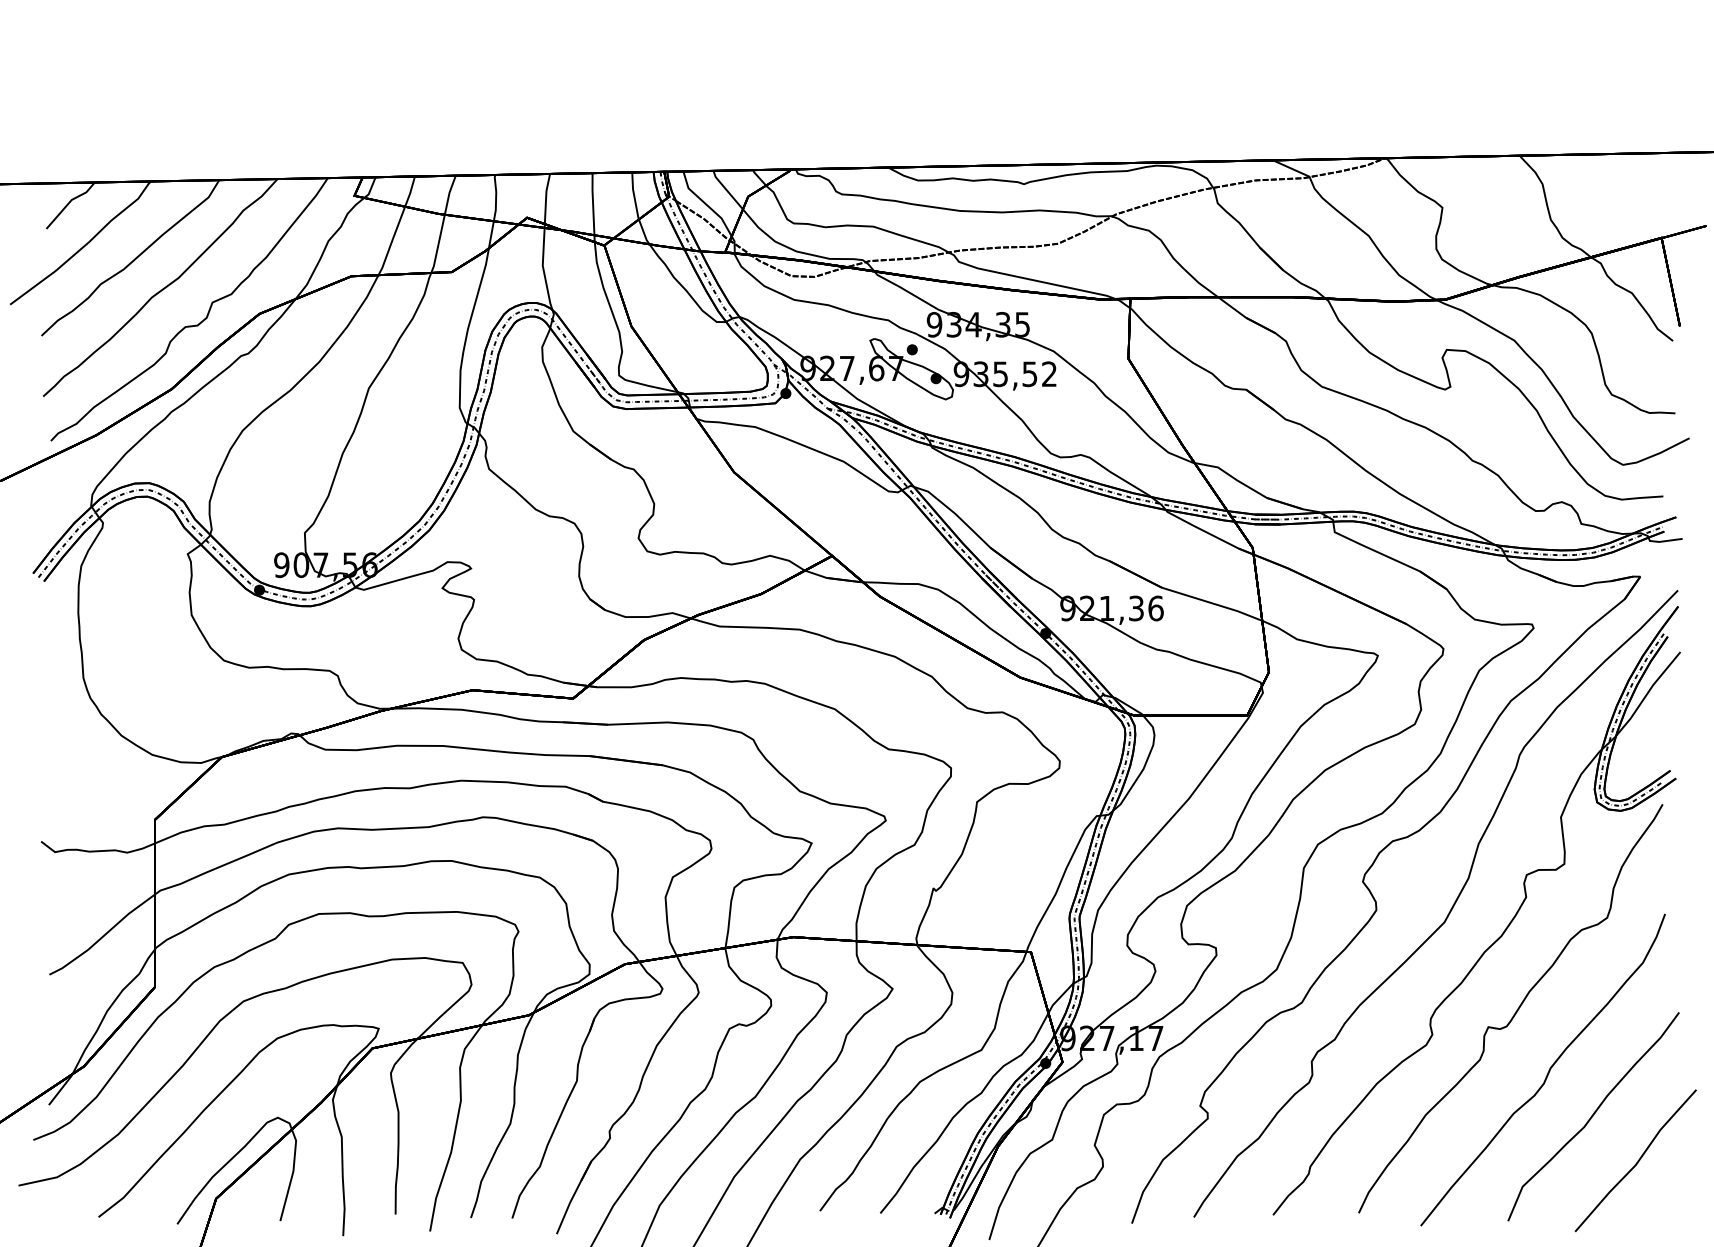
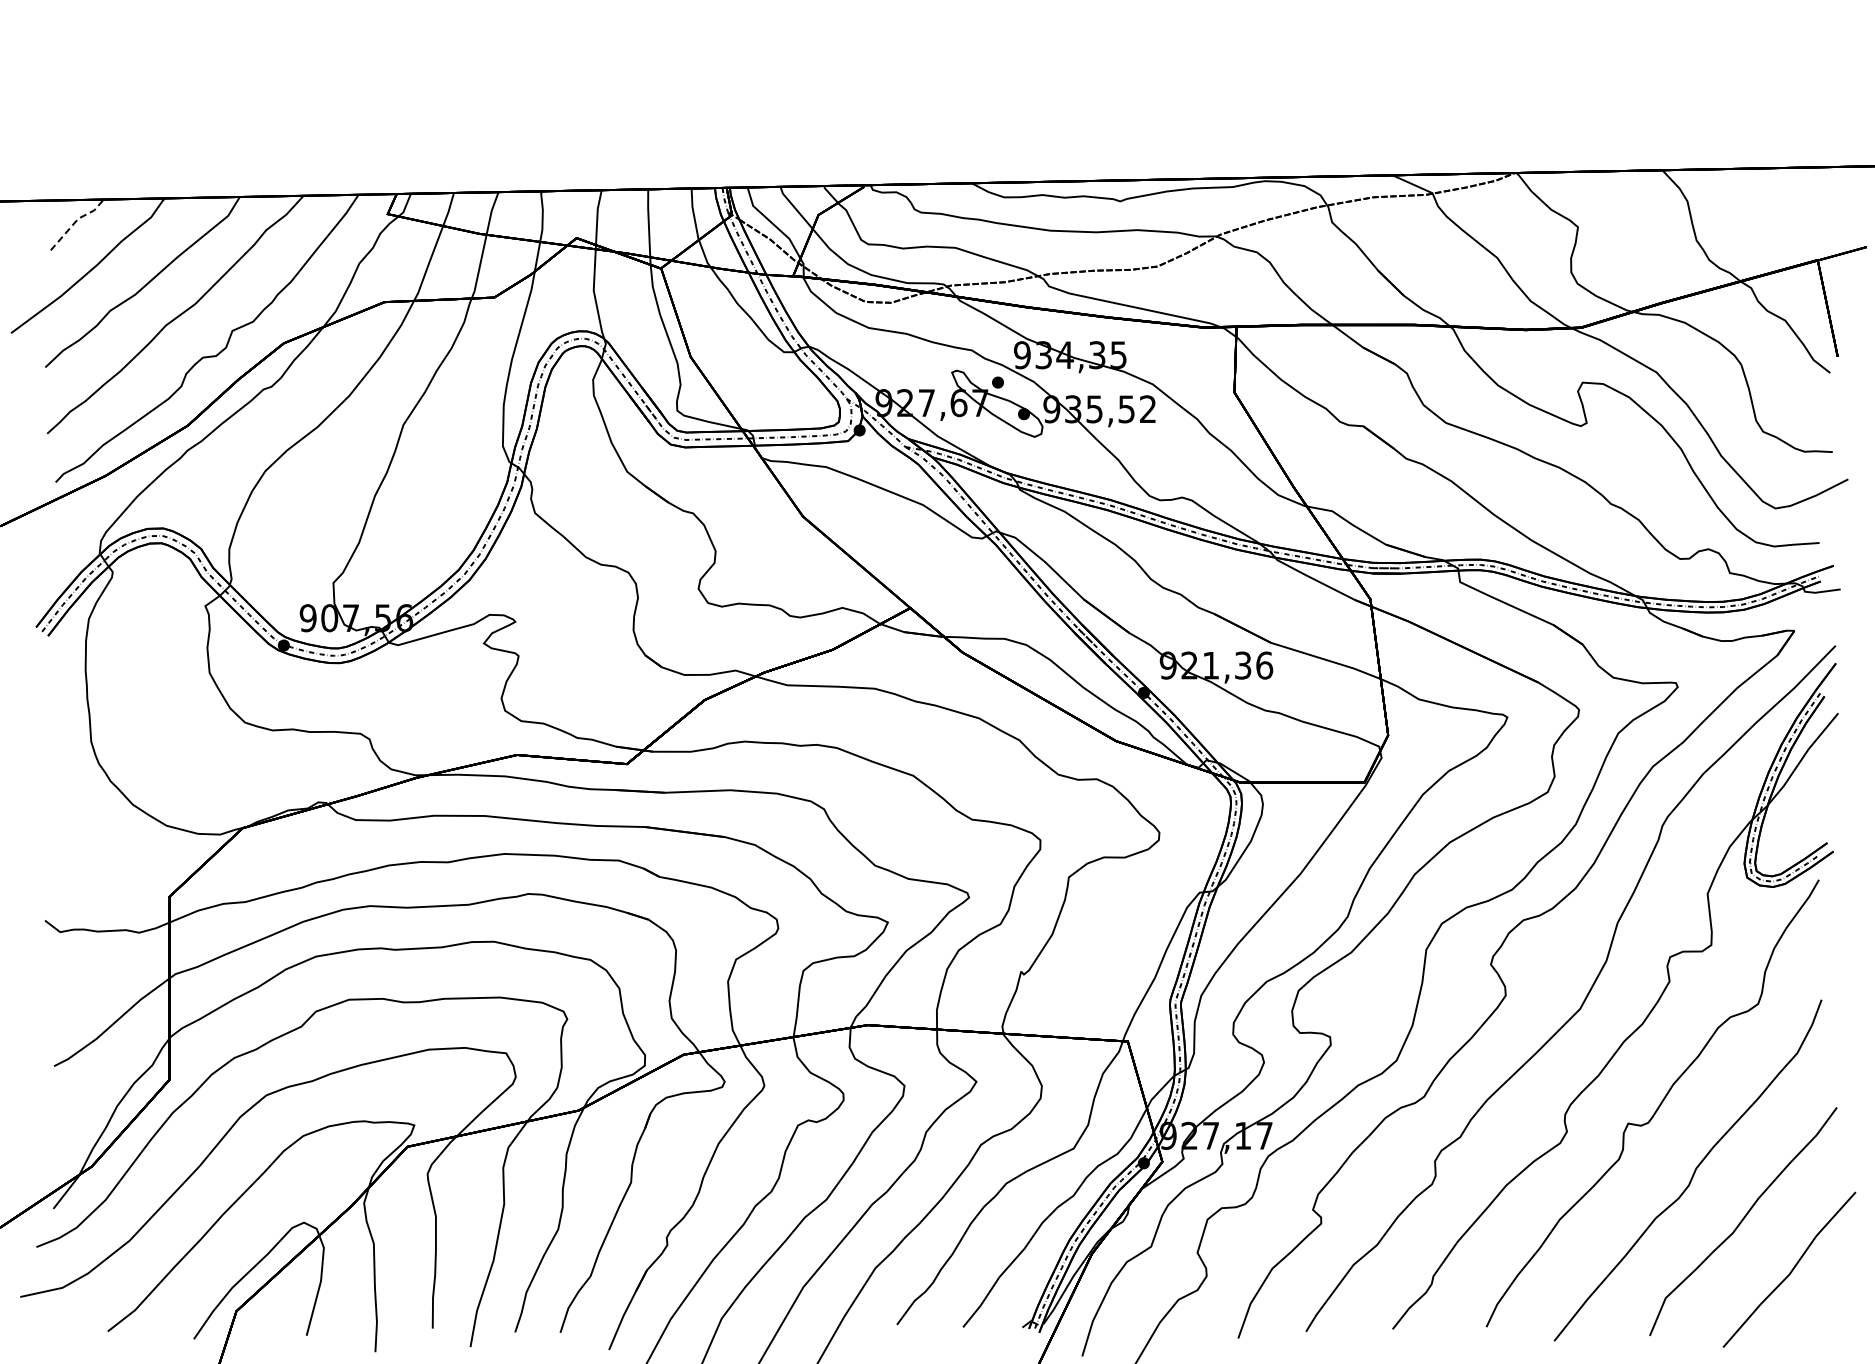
line: (69, 201) -> (76, 220), solid -> dashed

